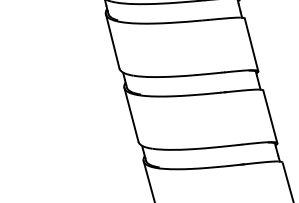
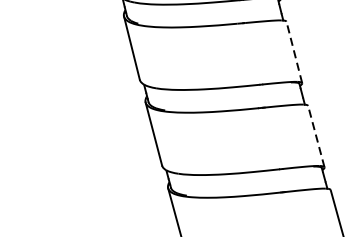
line: (251, 44) -> (294, 51), solid -> dashed
line: (270, 116) -> (316, 136), solid -> dashed

